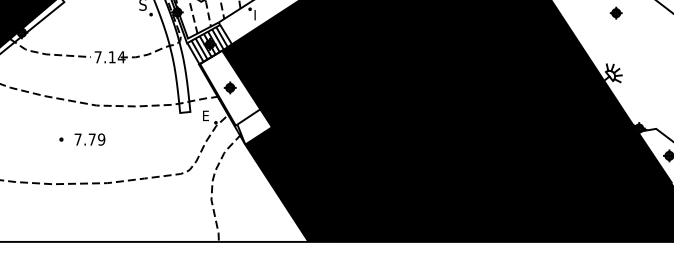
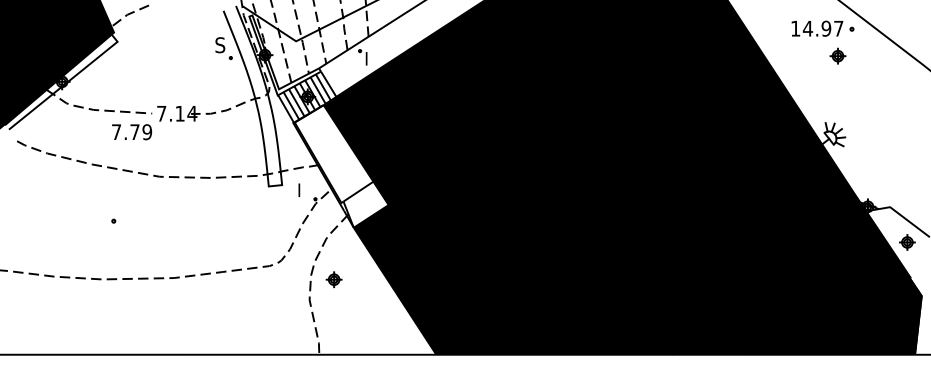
part: (229, 87) -> (333, 279), moved
text: (206, 115) -> (303, 189), E -> I
text: (90, 139) -> (132, 132), moved

